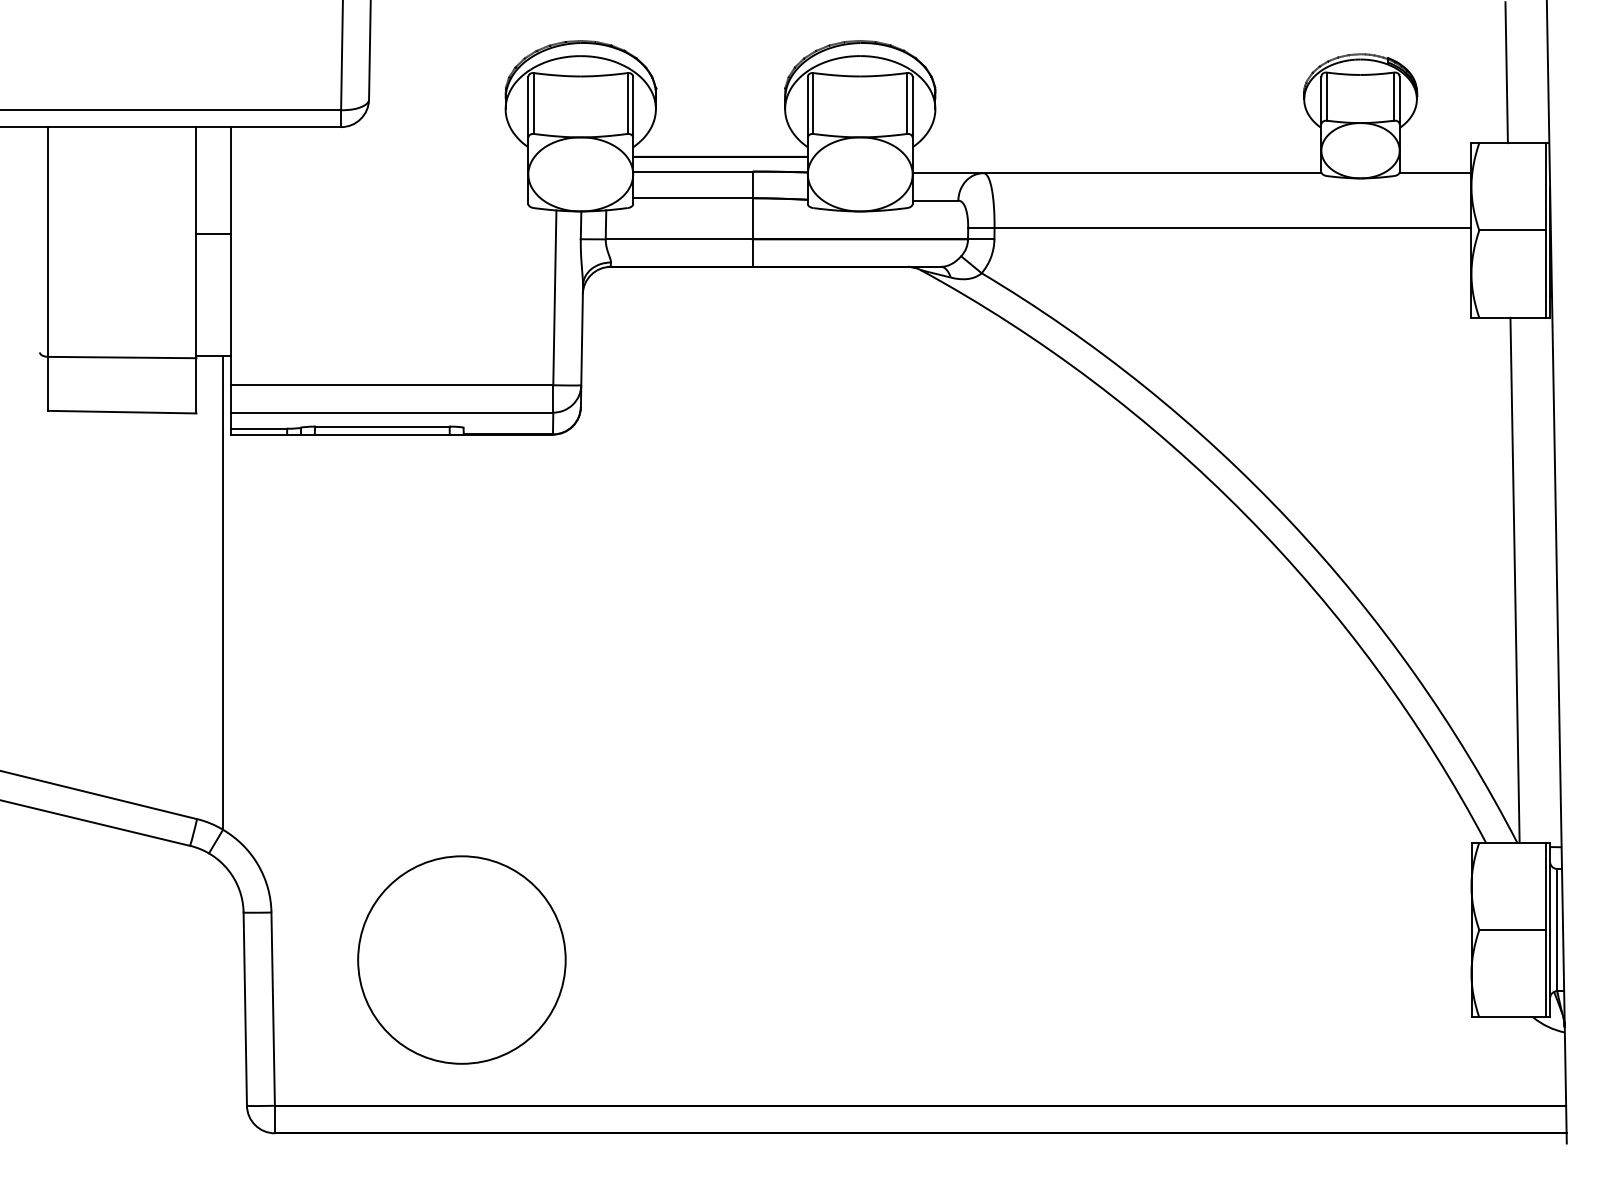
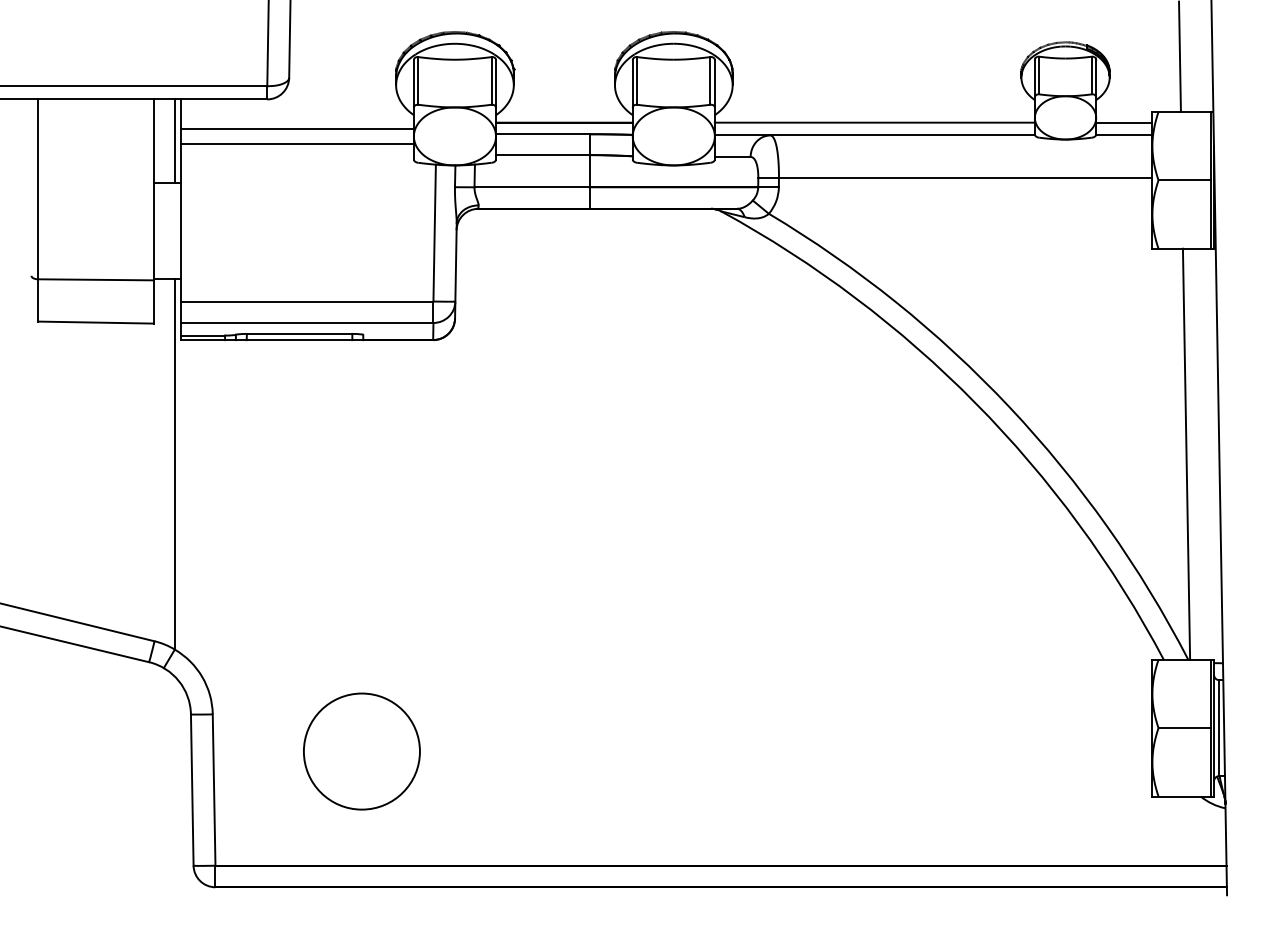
line: (1116, 156) -> (874, 122), added
line: (1435, 156) -> (1124, 122), added
line: (379, 165) -> (297, 129), added
line: (222, 179) -> (174, 140), added
line: (379, 184) -> (297, 144), added
circle: (461, 959) -> (361, 751), size x0.71

